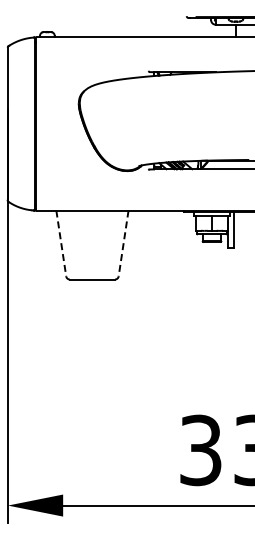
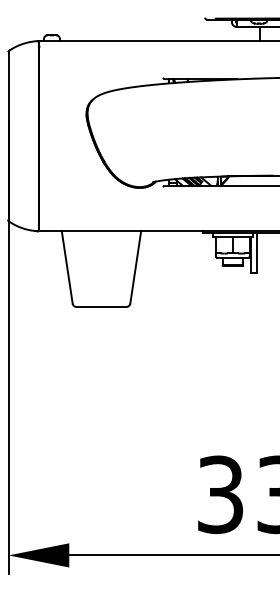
line: (61, 243) -> (67, 267), dashed -> solid
line: (123, 243) -> (135, 267), dashed -> solid

